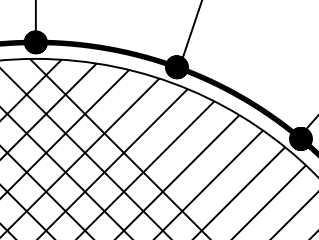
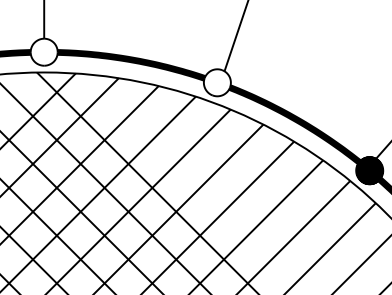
hatch: (35, 41) -> (43, 51), removed
hatch: (176, 67) -> (216, 82), removed

